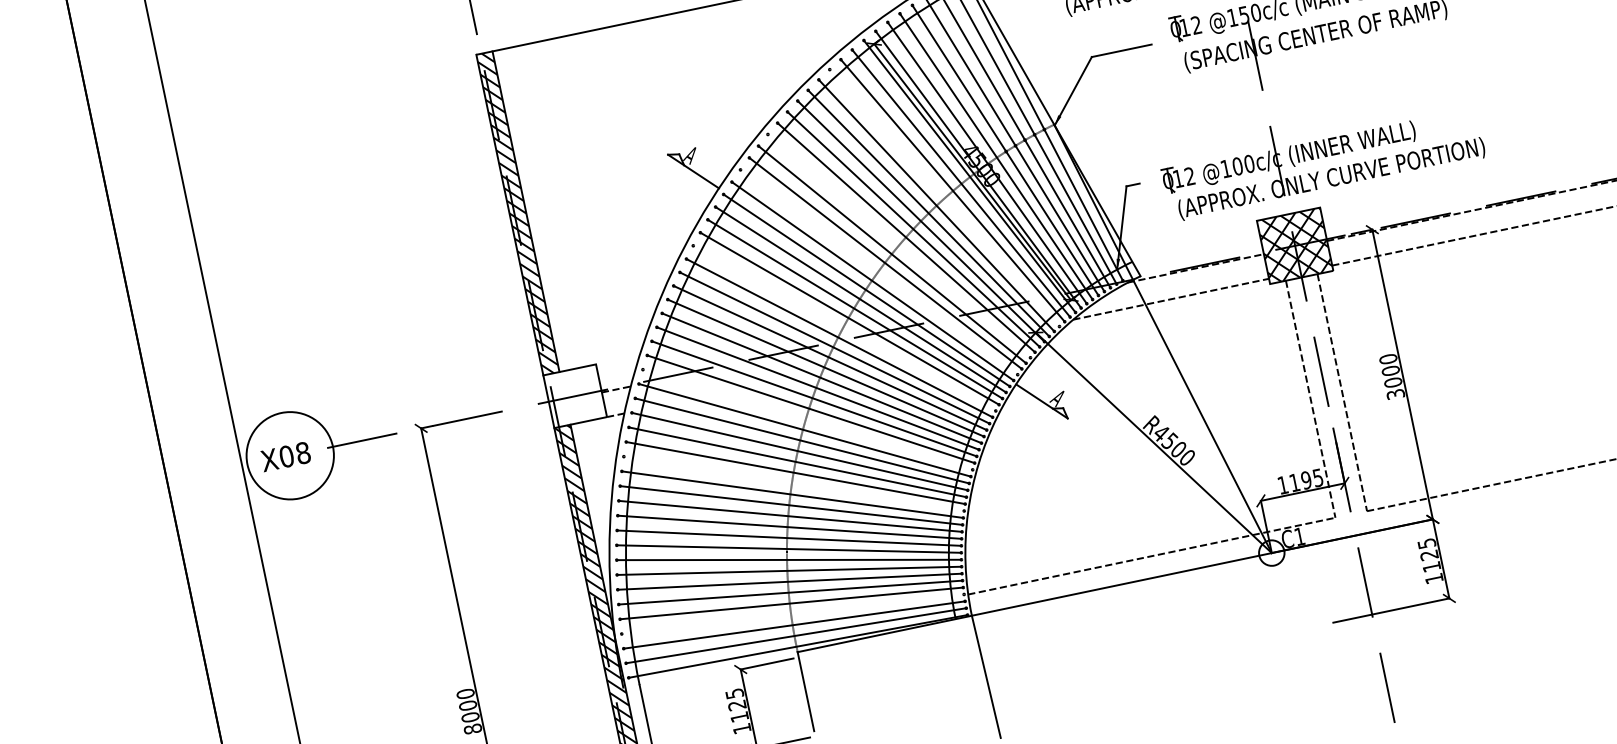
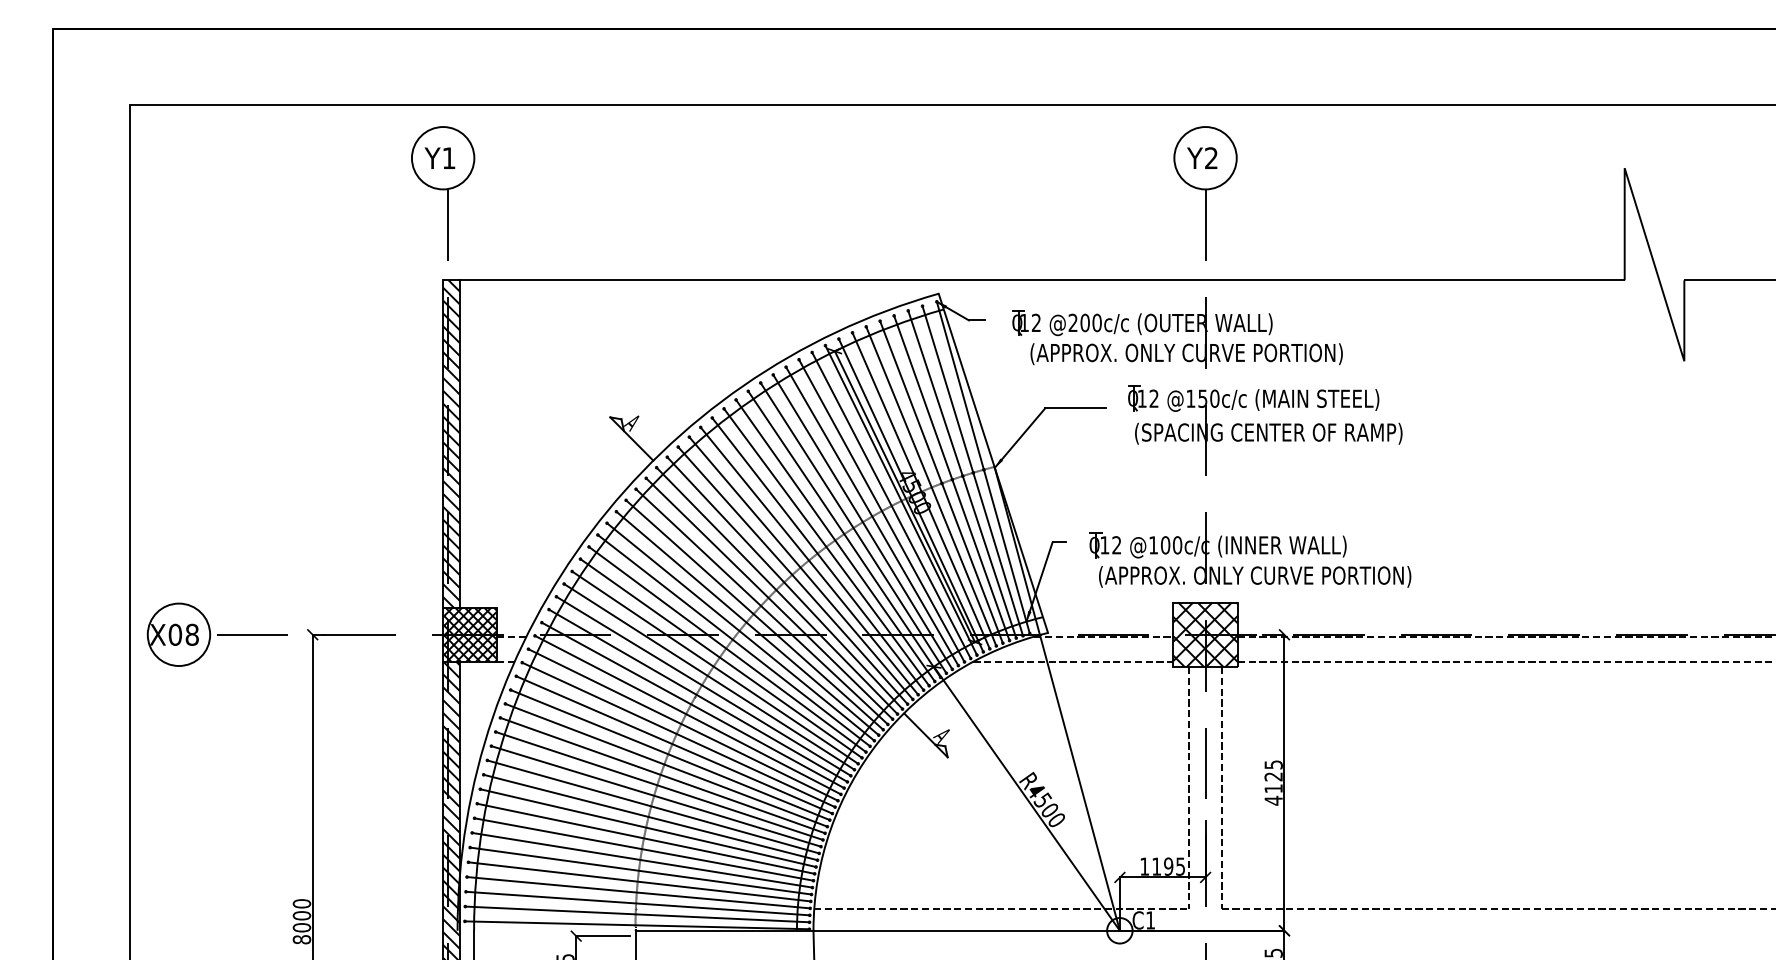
line: (944, 198) -> (872, 516), added
line: (898, 245) -> (817, 553), added
line: (878, 272) -> (792, 575), added
line: (844, 328) -> (747, 623), added
text: (1391, 376) -> (1273, 782), 3000 -> 4125
hatch: (574, 396) -> (469, 634), added
line: (807, 419) -> (692, 705), added
circle: (289, 455) -> (178, 634), size x0.71
line: (793, 483) -> (666, 764), added
line: (792, 614) -> (638, 892), added

